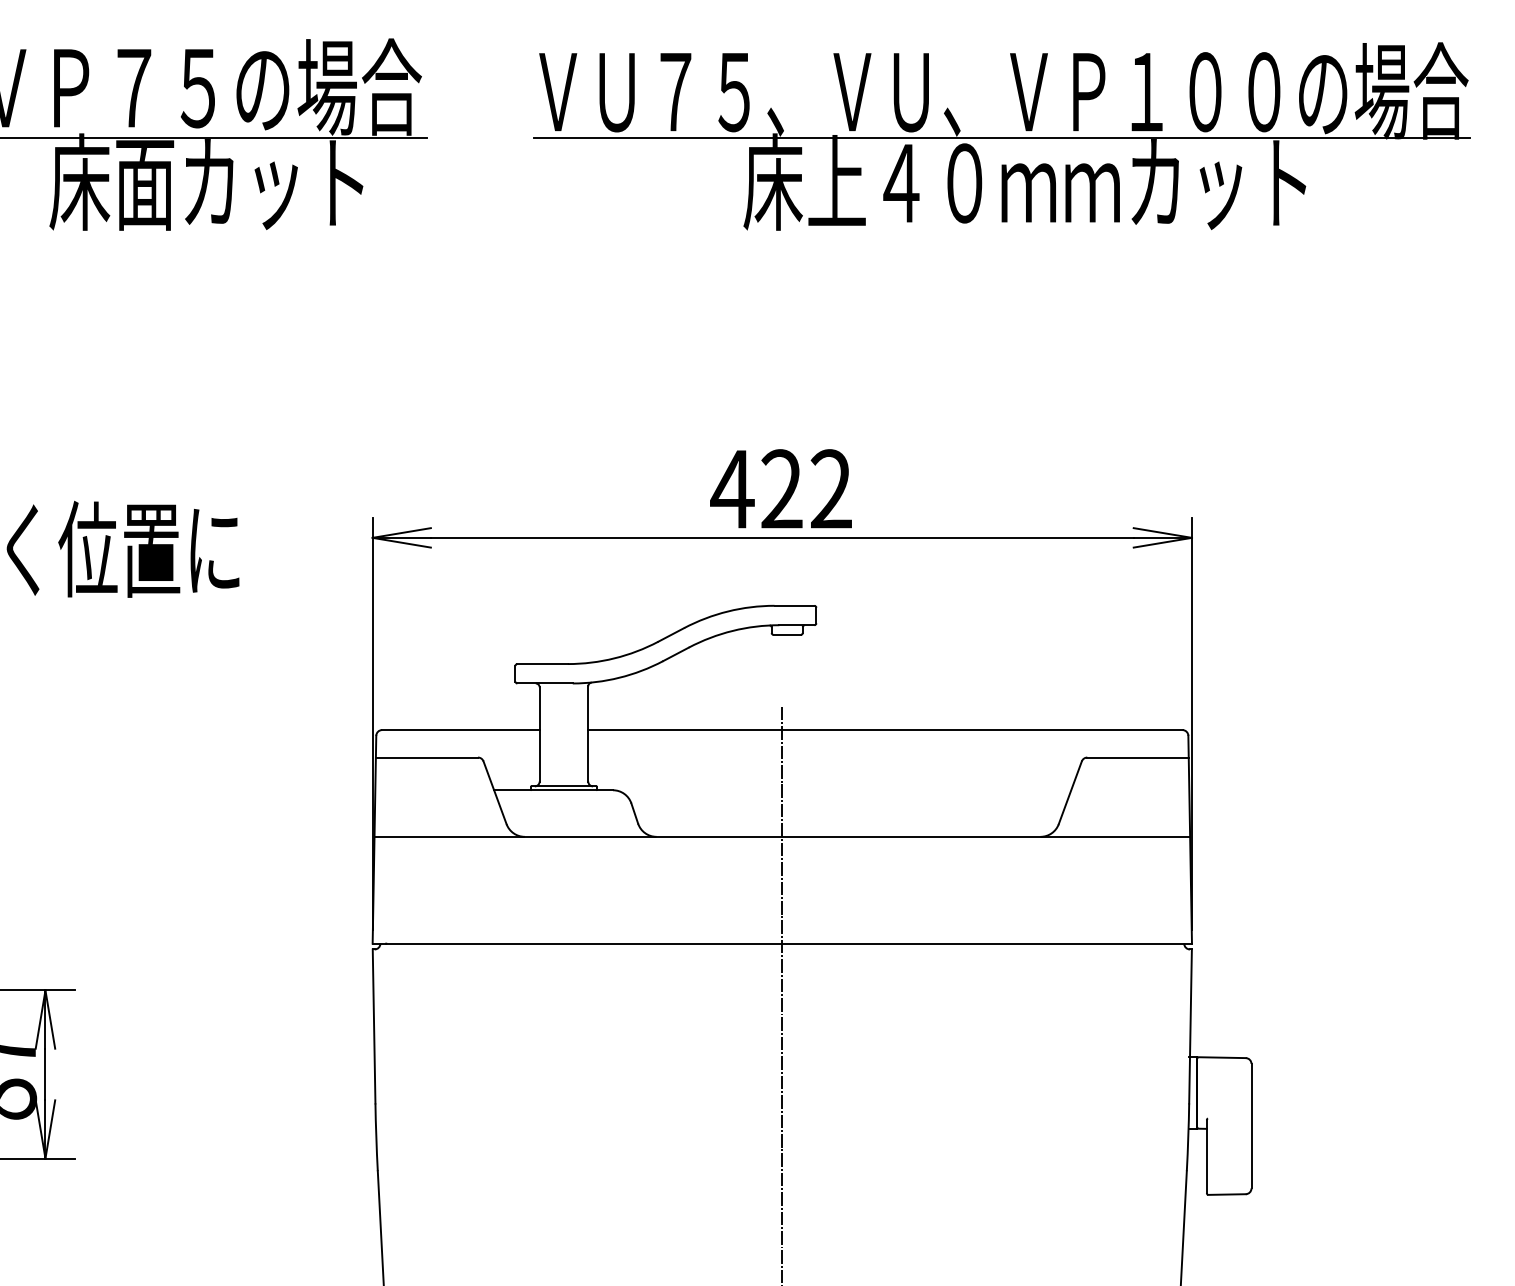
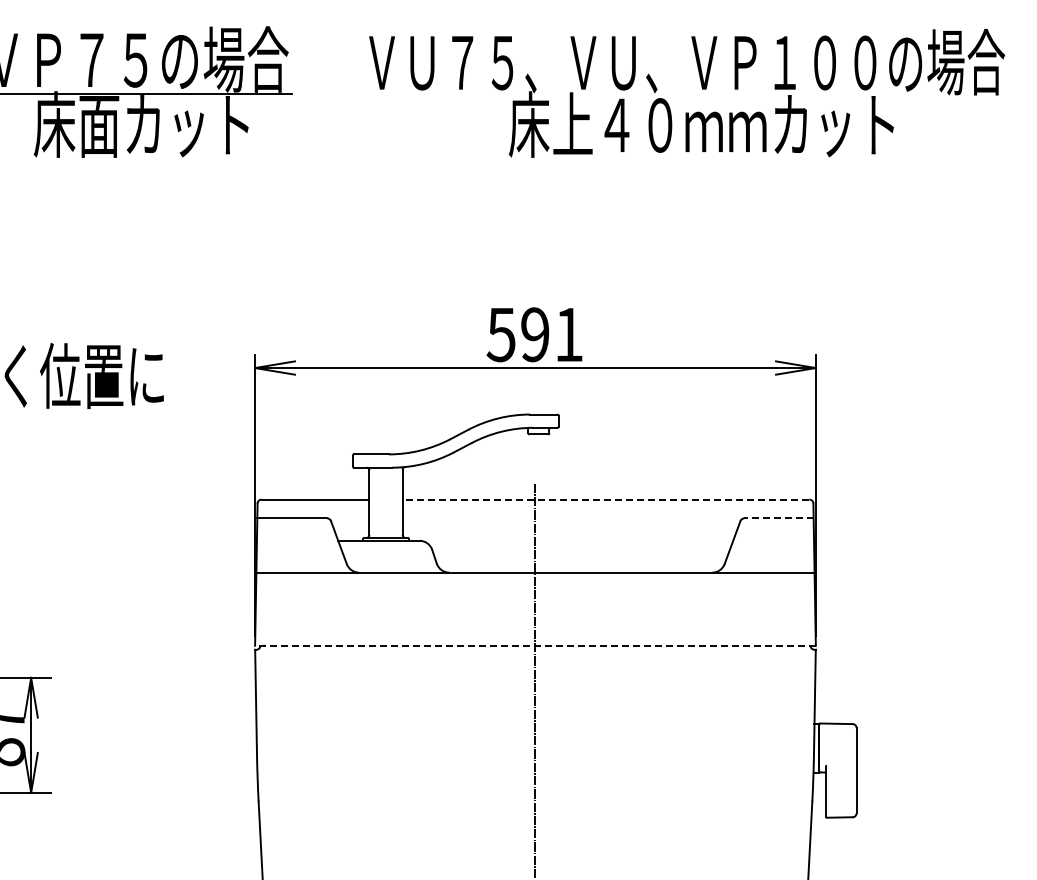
line: (1001, 138) -> (685, 94), removed
text: (780, 488) -> (534, 334), 422 -> 591
line: (884, 729) -> (605, 499), solid -> dashed
line: (1137, 757) -> (778, 518), solid -> dashed
line: (780, 943) -> (534, 645), solid -> dashed

